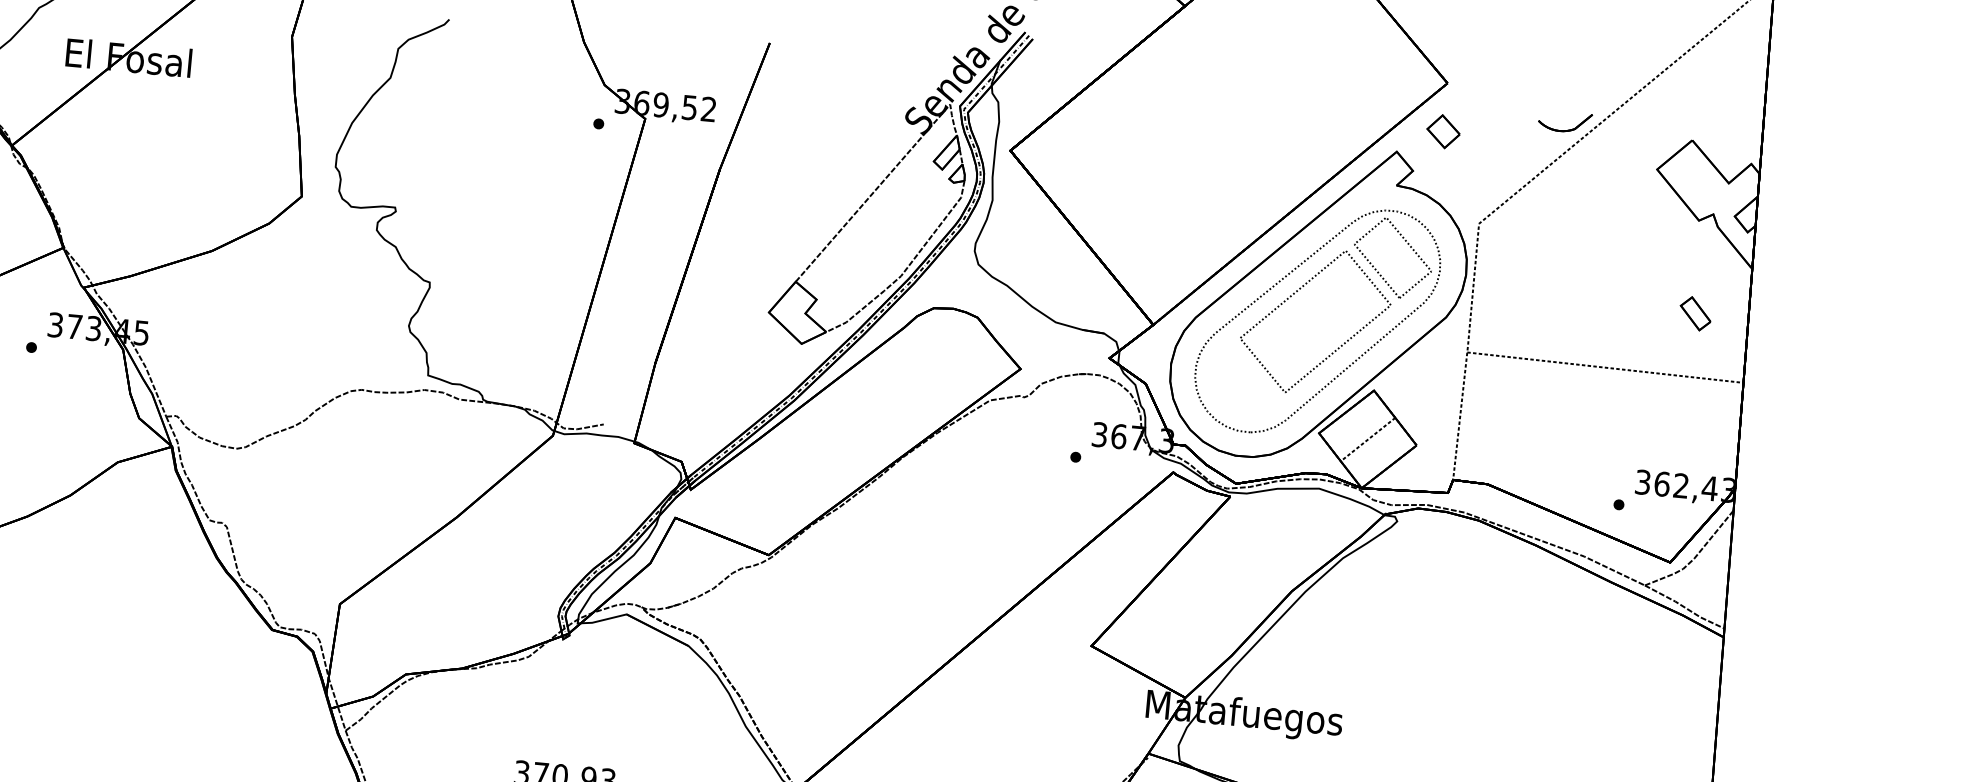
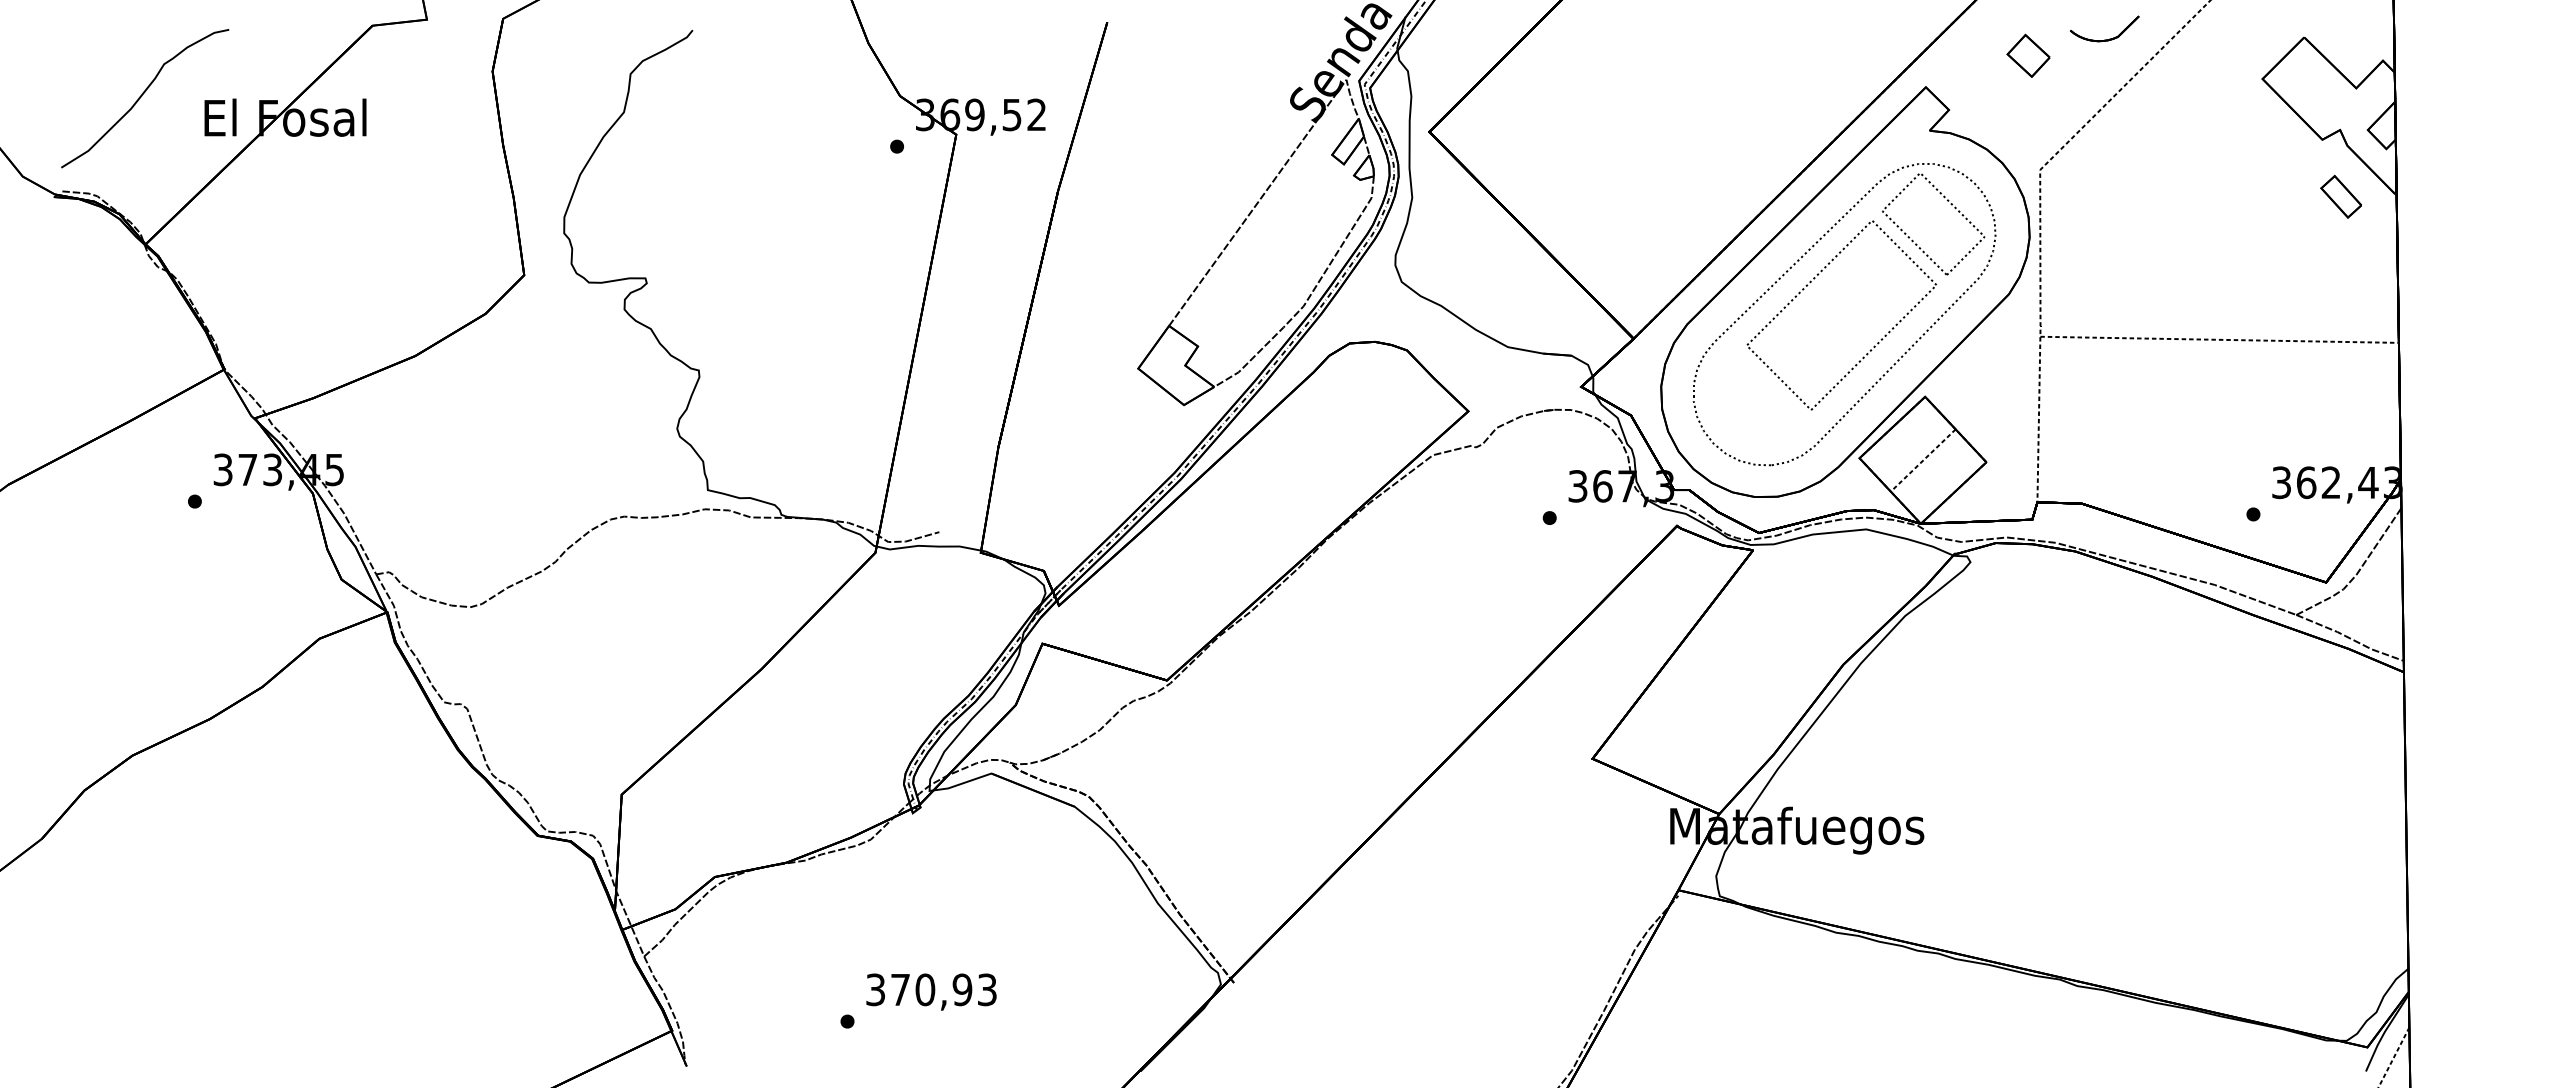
part: (1564, 130) -> (2104, 39), moved
part: (1443, 131) -> (2028, 55), moved
part: (1695, 313) -> (2340, 196), moved

